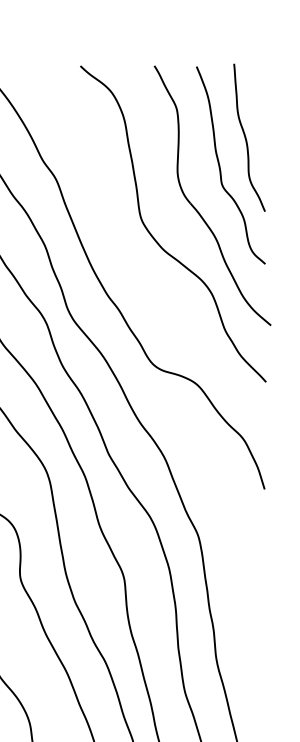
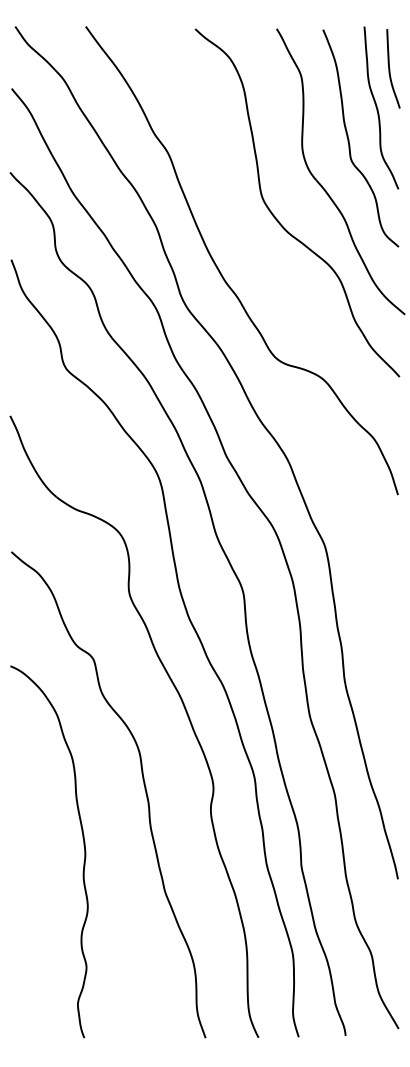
curve: (257, 101) -> (390, 68), added

